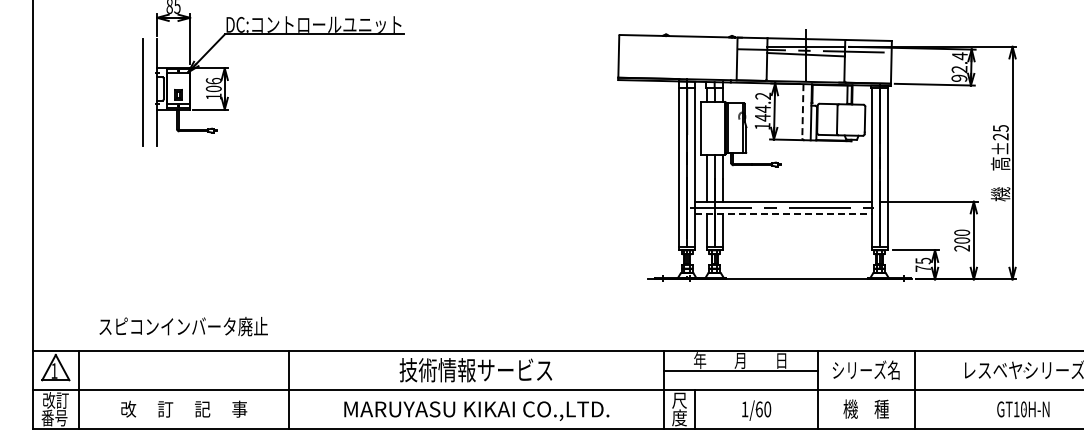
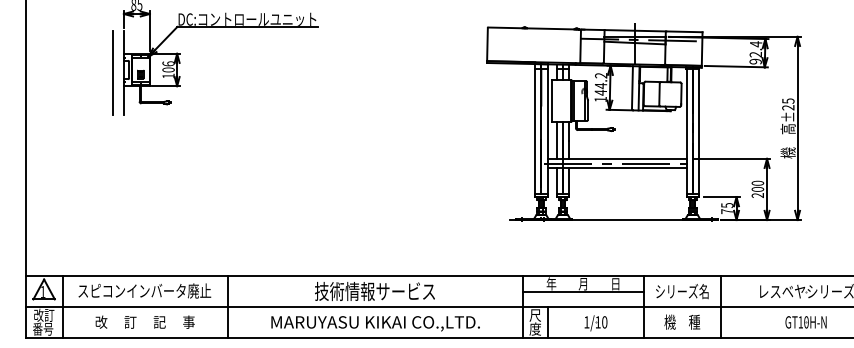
line: (802, 111) -> (632, 87), dashed -> solid
line: (783, 213) -> (617, 168), dashed -> solid
text: (183, 326) -> (144, 290), moved
text: (759, 409) -> (598, 322), 1/60 -> 1/10

